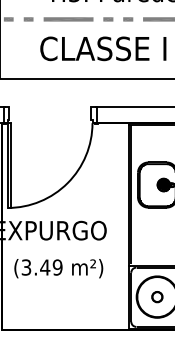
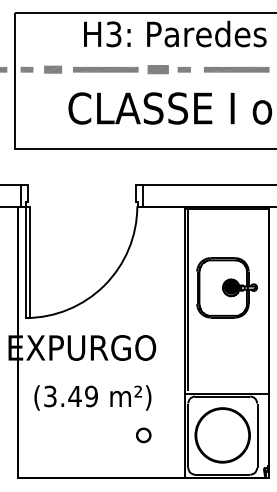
part: (28, 19) -> (53, 69), size x1.4
part: (107, 19) -> (157, 69), size x1.6
part: (157, 297) -> (143, 435), moved

